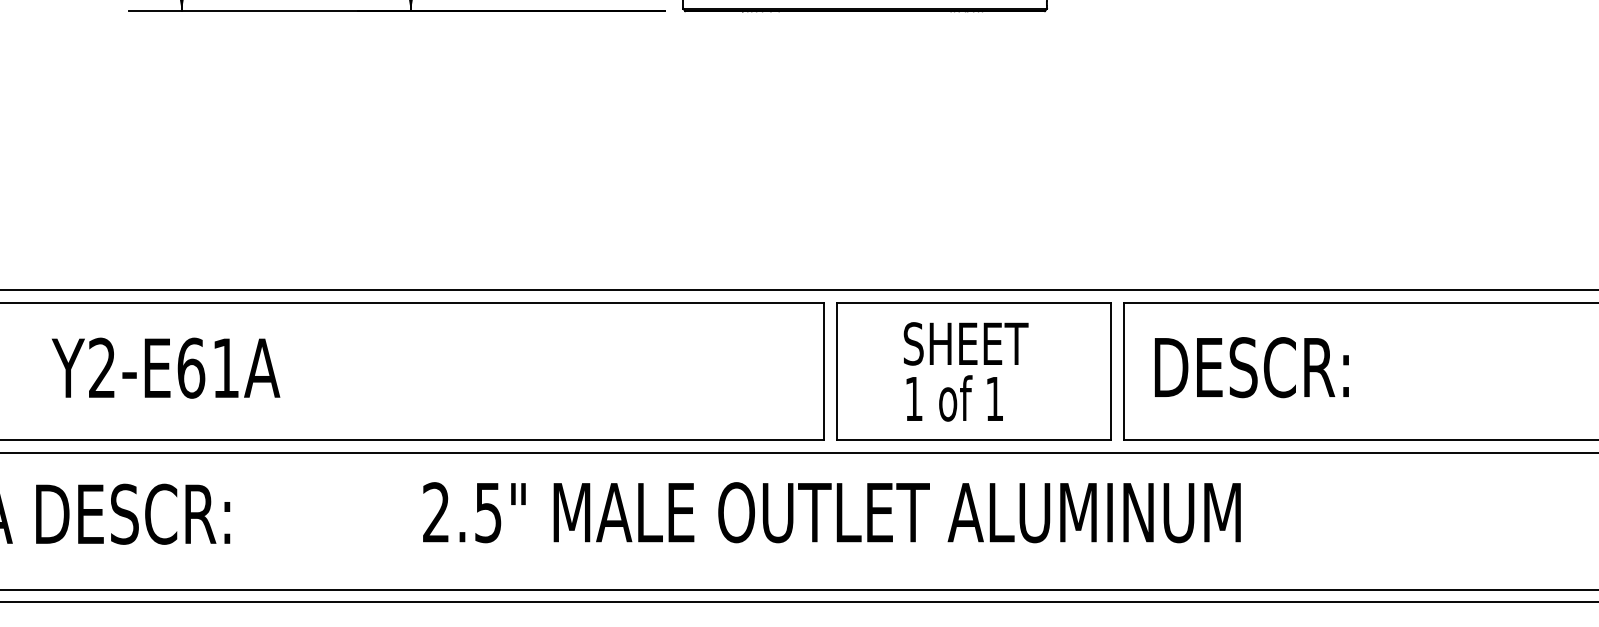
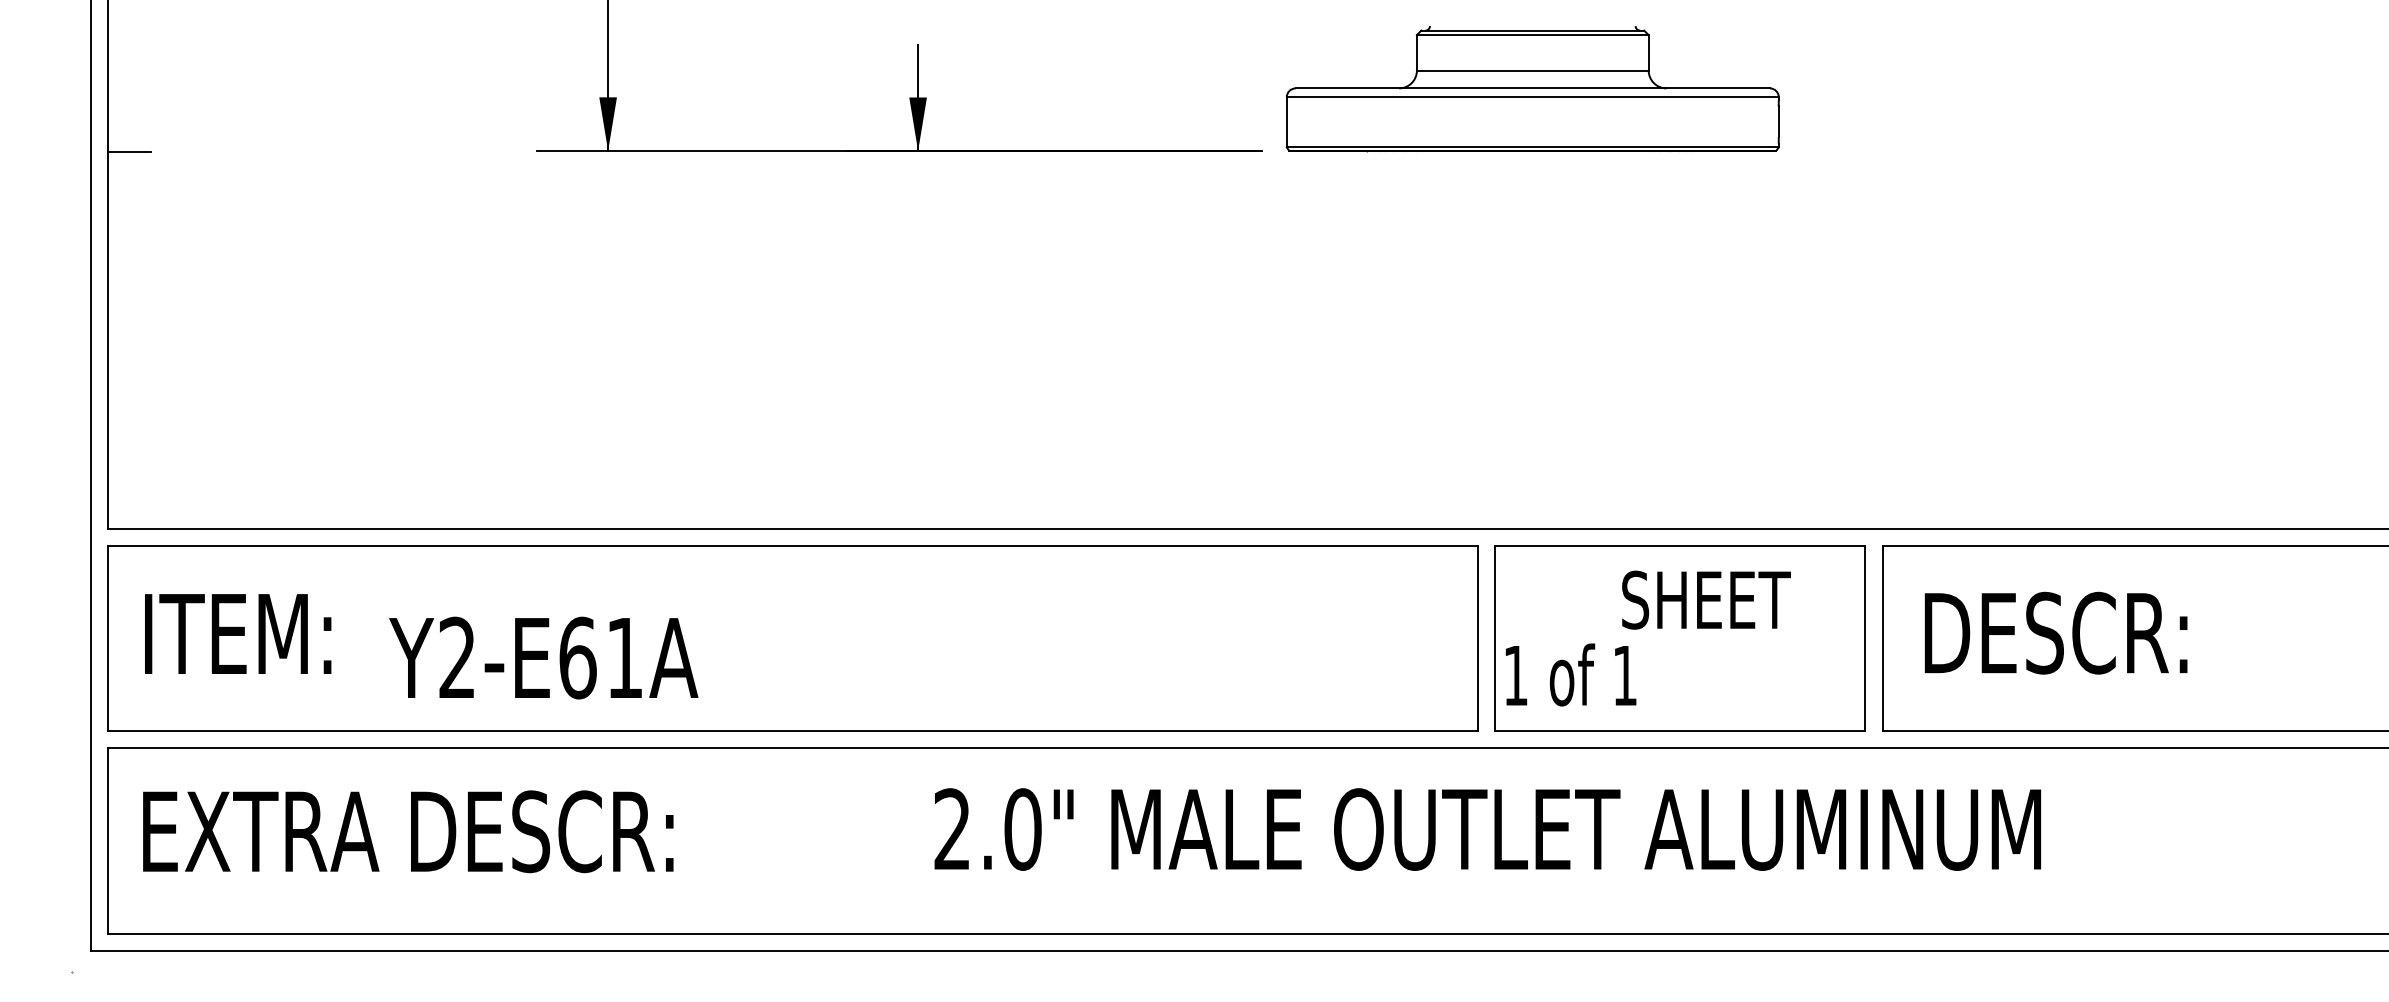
text: (966, 343) -> (1706, 599), moved
text: (165, 367) -> (543, 657), moved
text: (954, 398) -> (1570, 674), moved
text: (488, 512) -> (1022, 829), 2.5" -> 2.0"

